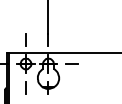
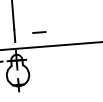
line: (71, 63) -> (38, 31), moved

